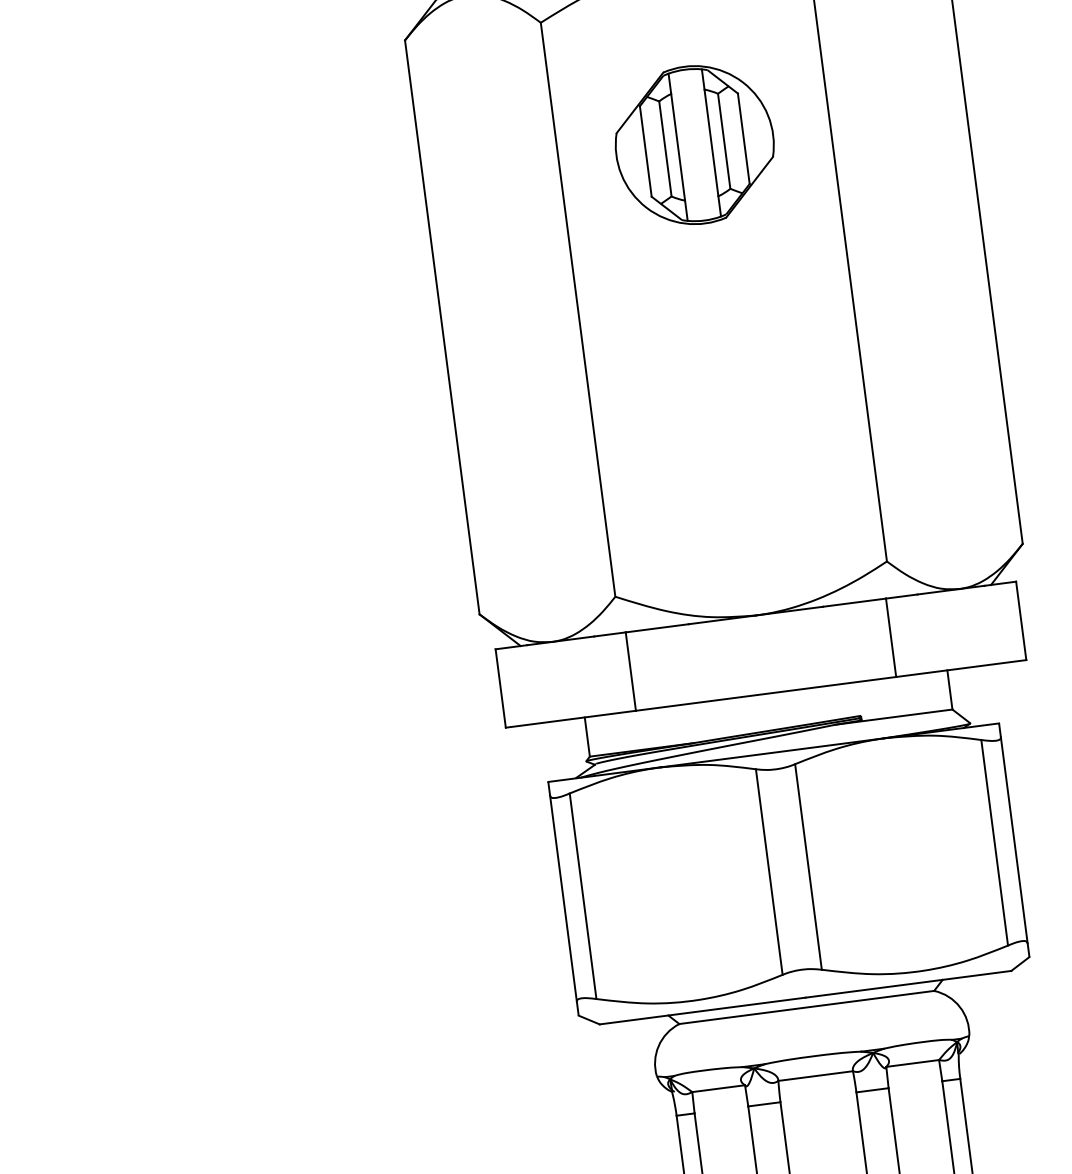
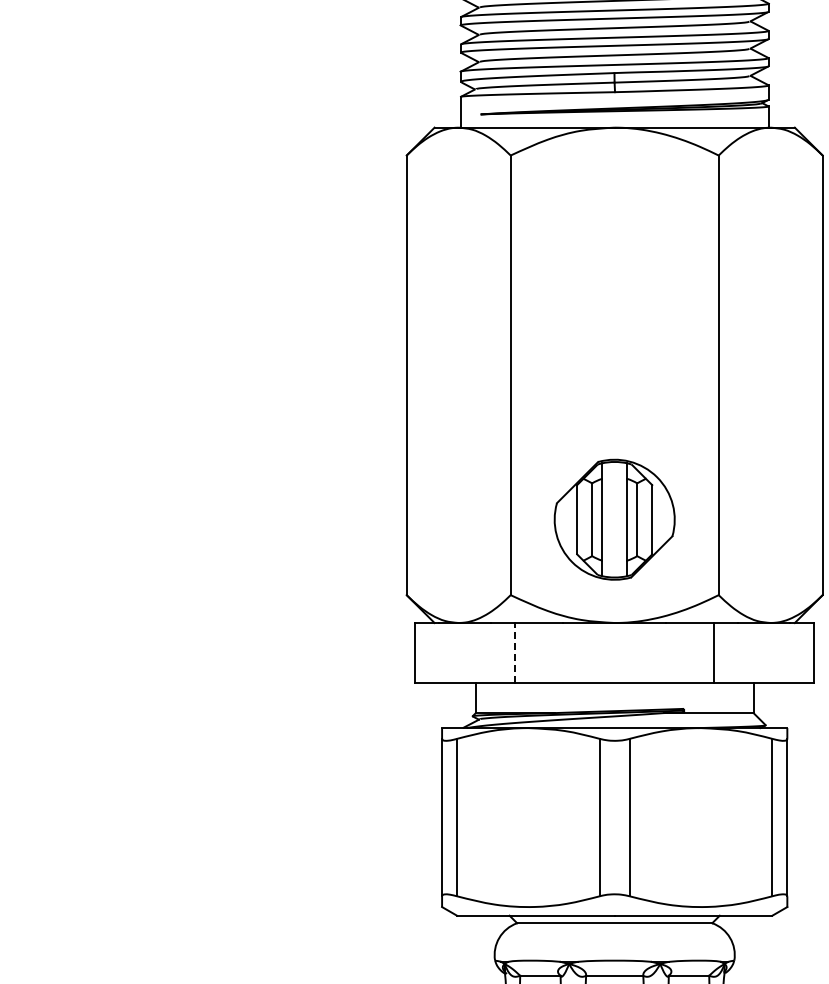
part: (694, 144) -> (614, 519), moved
line: (631, 670) -> (515, 652), solid -> dashed

